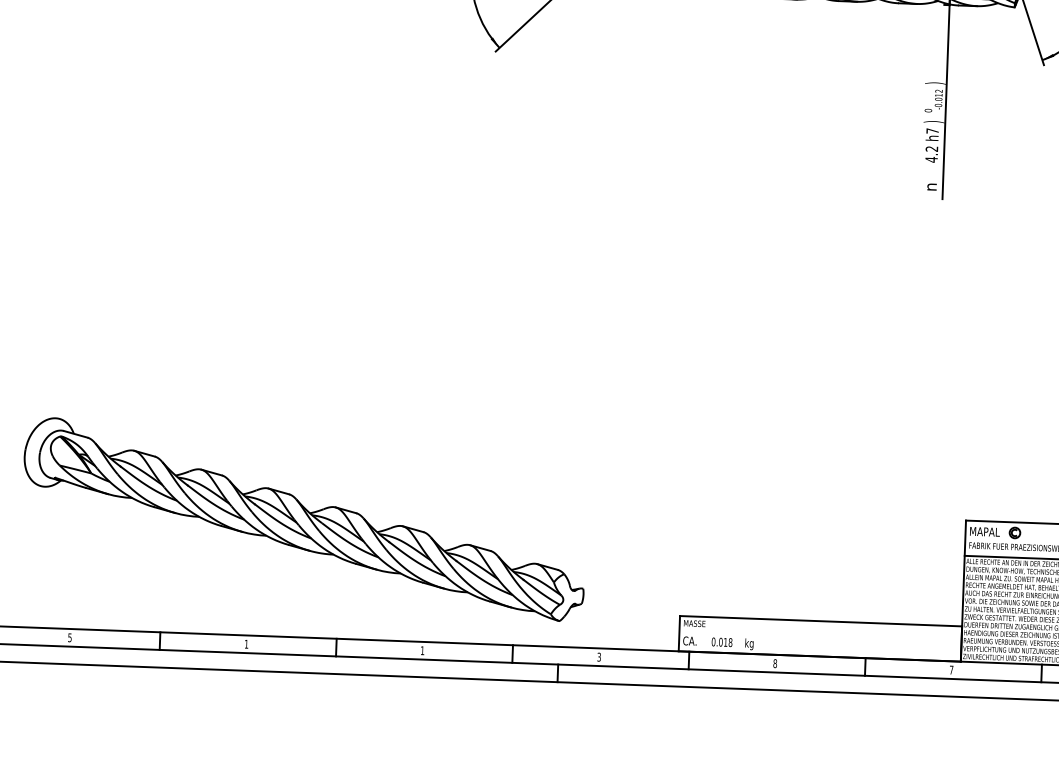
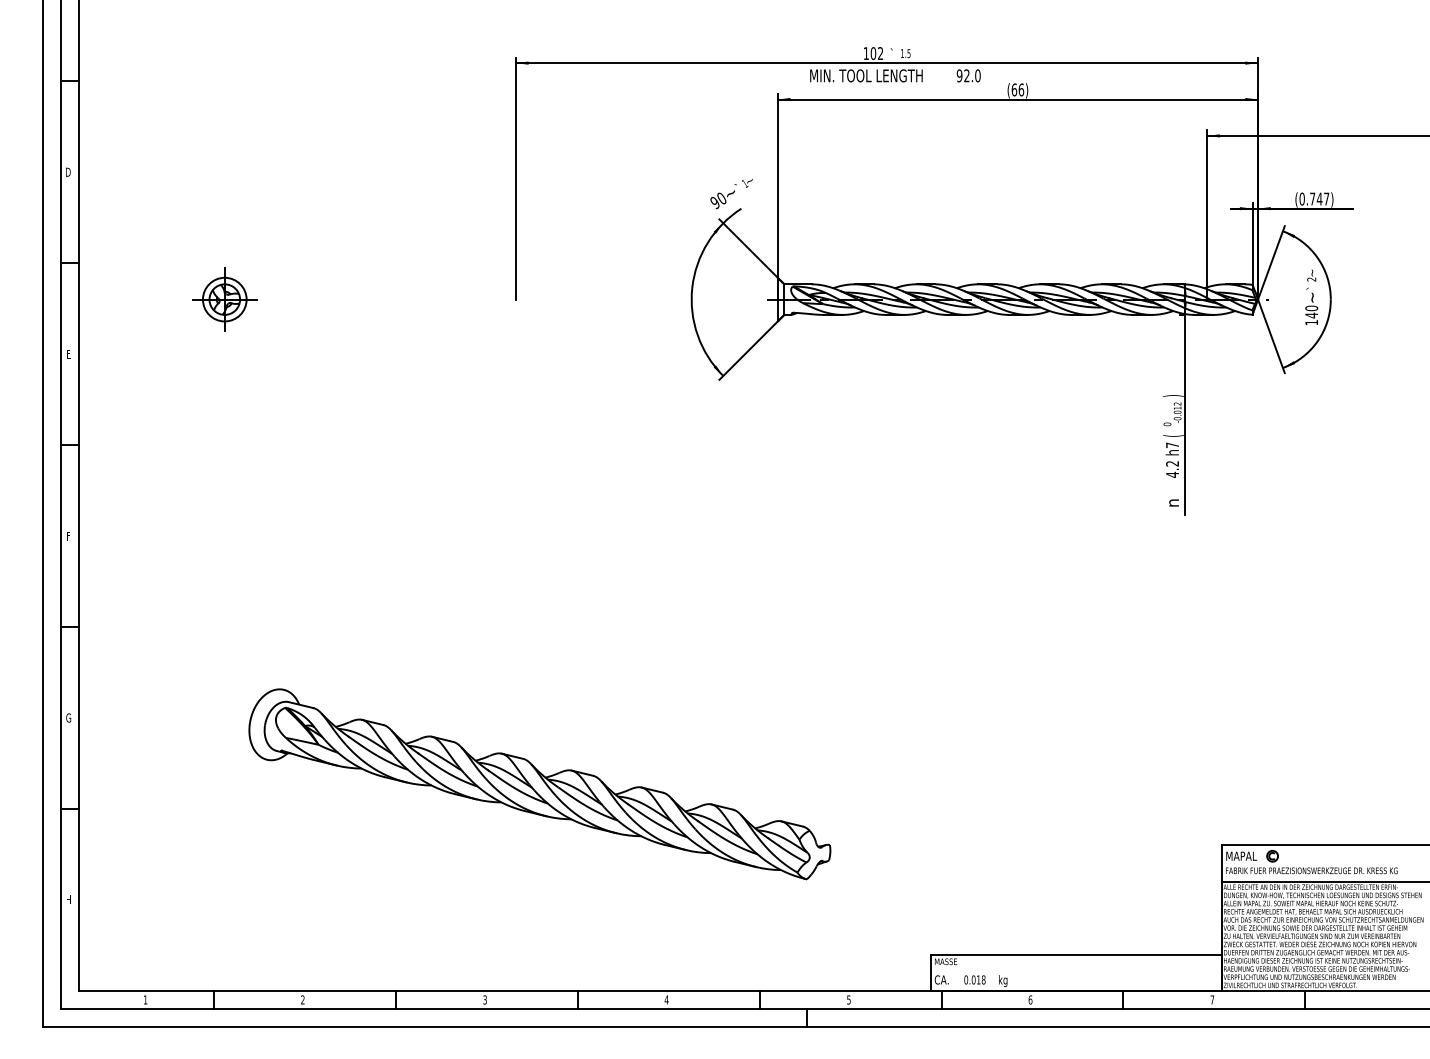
text: (933, 121) -> (1173, 435), ) -> (
part: (303, 519) -> (539, 784), moved
text: (69, 637) -> (302, 999), 5 -> 2
text: (246, 643) -> (484, 999), 1 -> 3
text: (422, 650) -> (666, 999), 1 -> 4
text: (598, 656) -> (848, 999), 3 -> 5
text: (775, 663) -> (1030, 999), 8 -> 6

